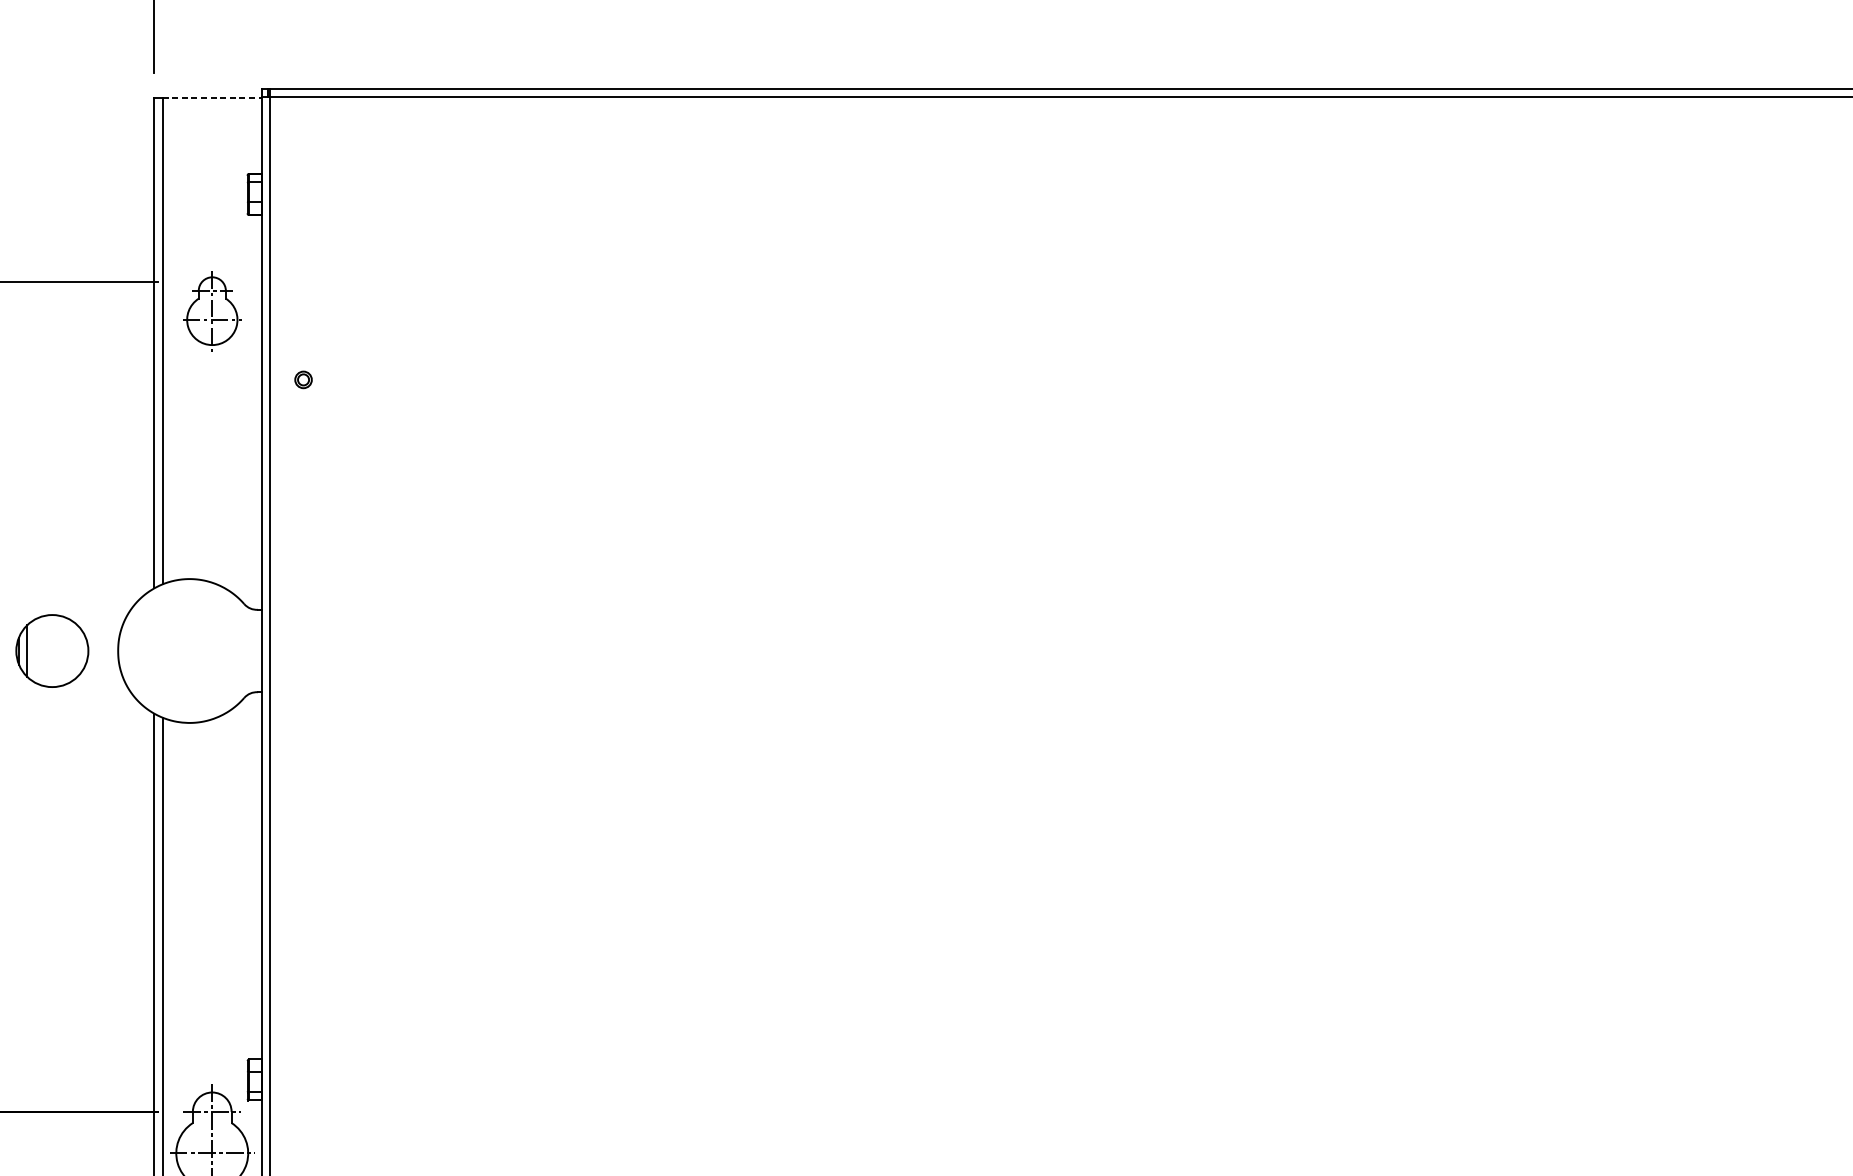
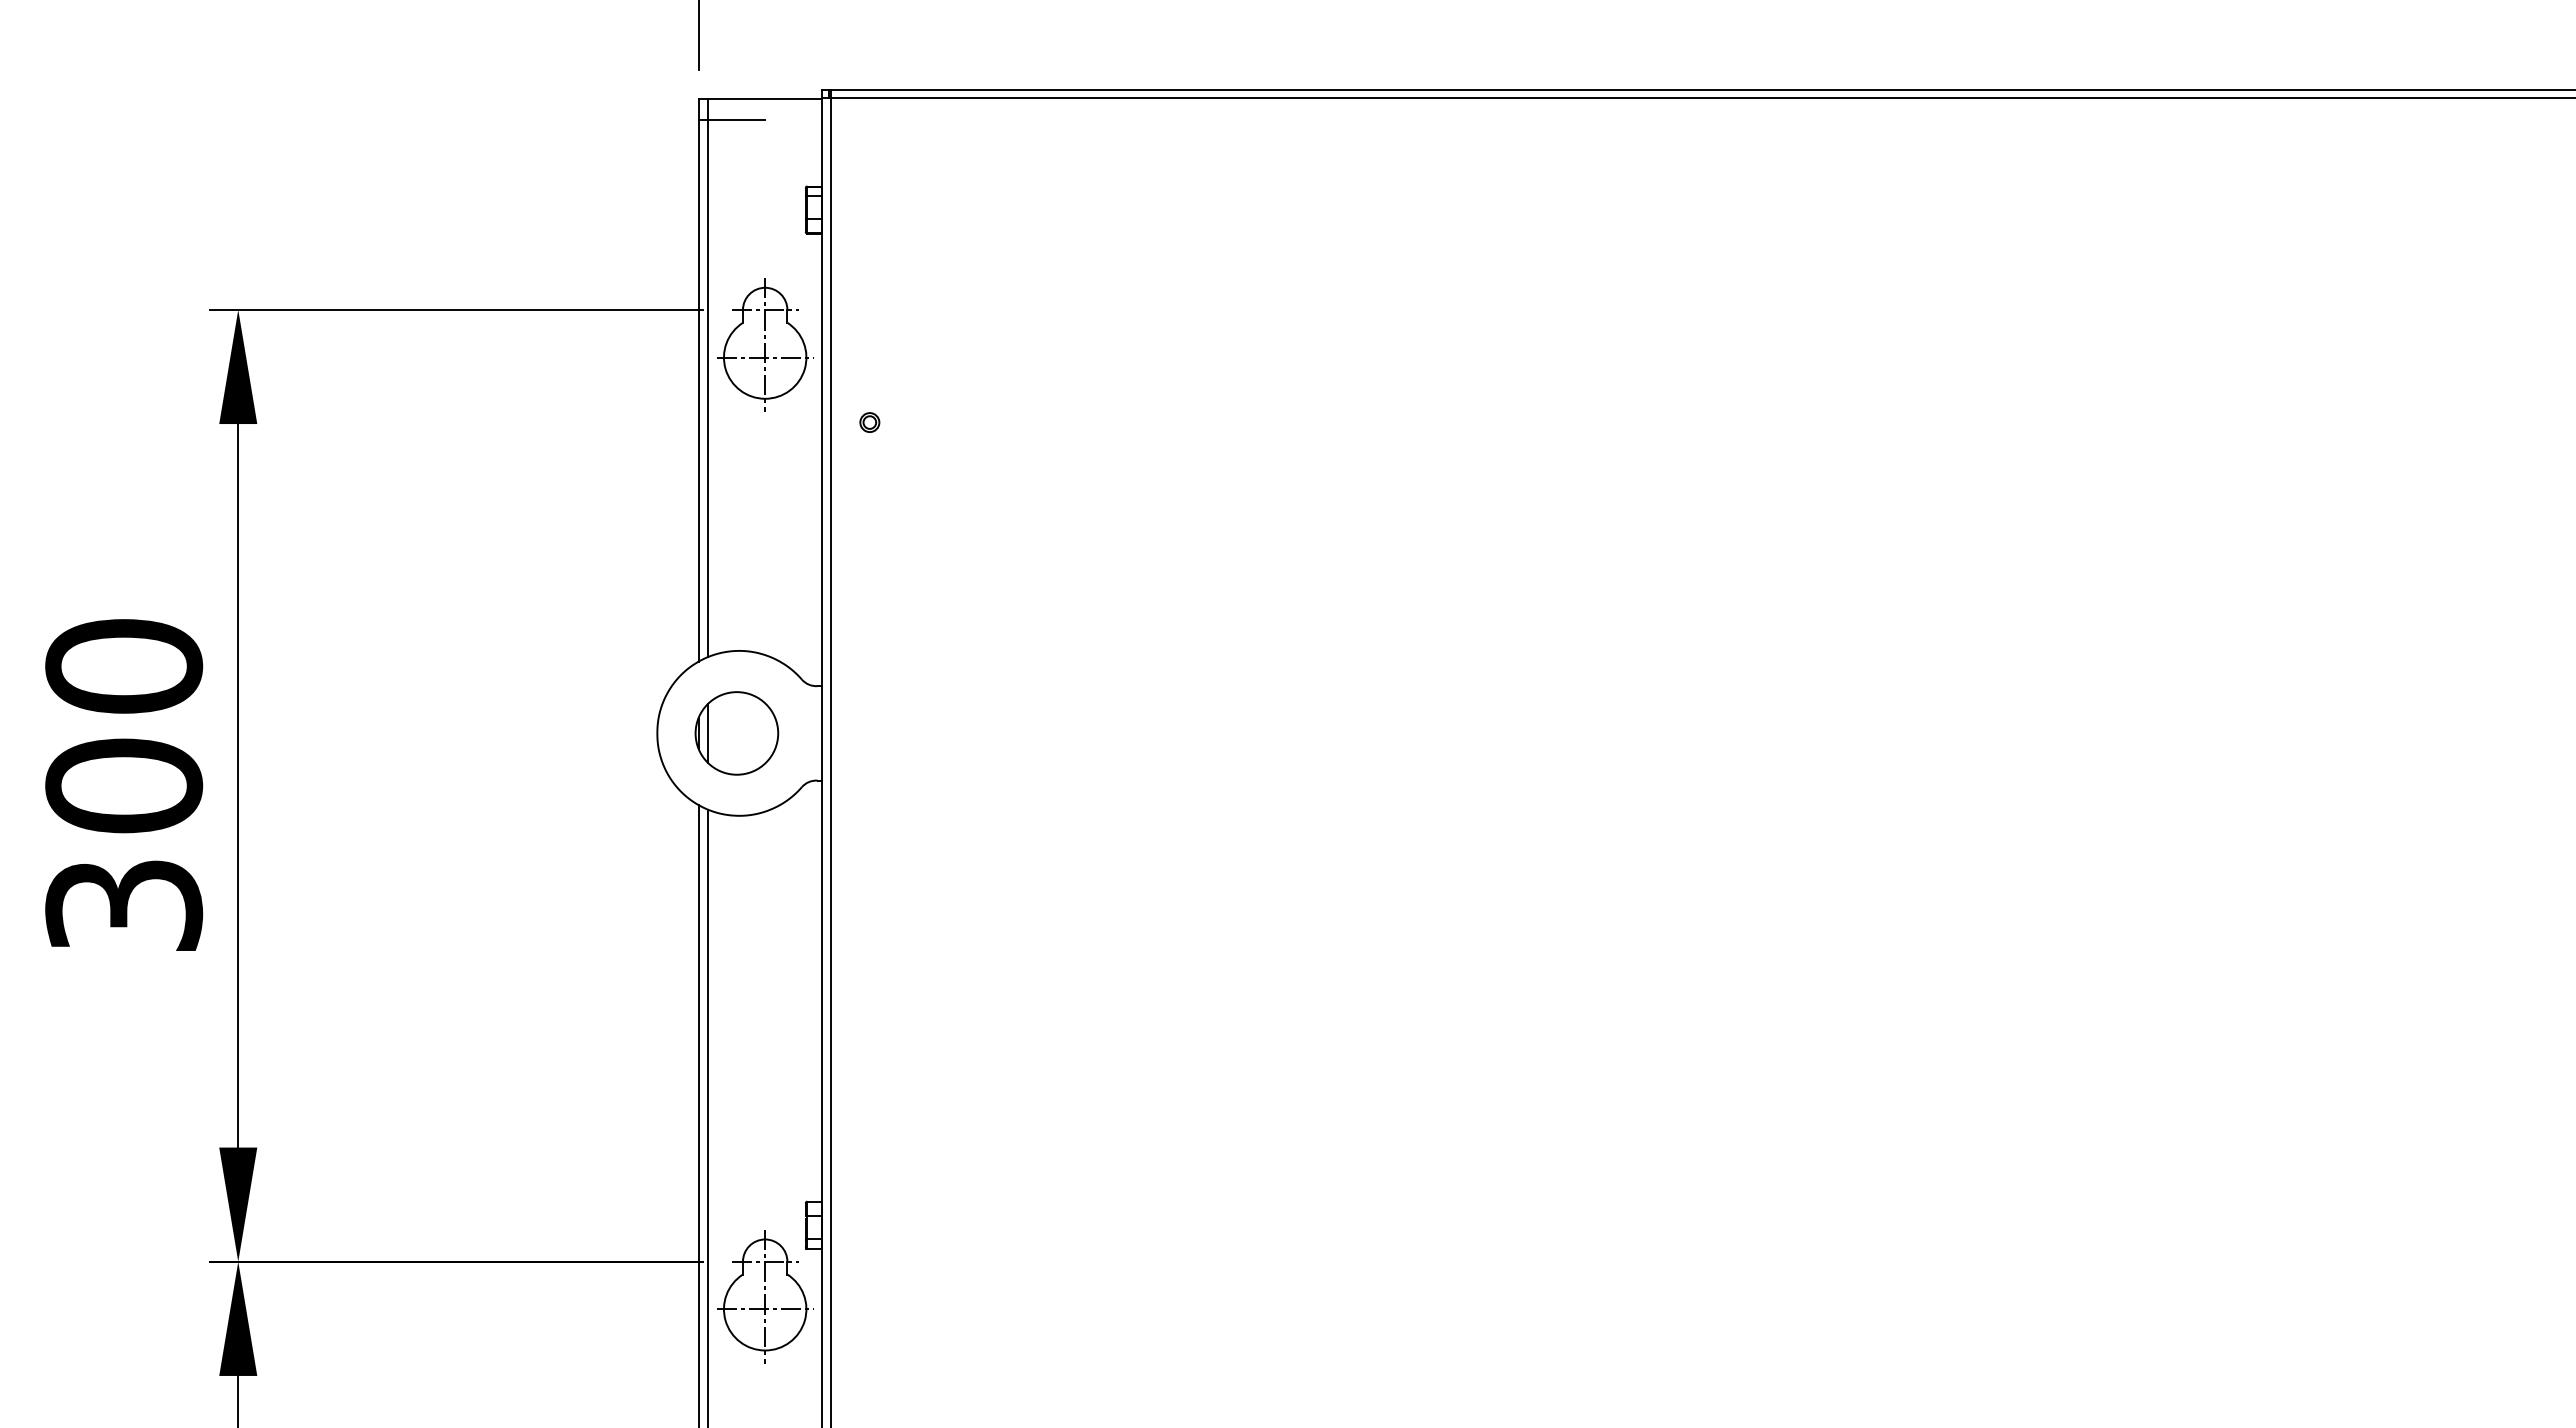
line: (212, 98) -> (765, 99), dashed -> solid
line: (182, 115) -> (731, 119), added
part: (212, 311) -> (765, 344), size x1.43
part: (52, 651) -> (736, 733), moved

